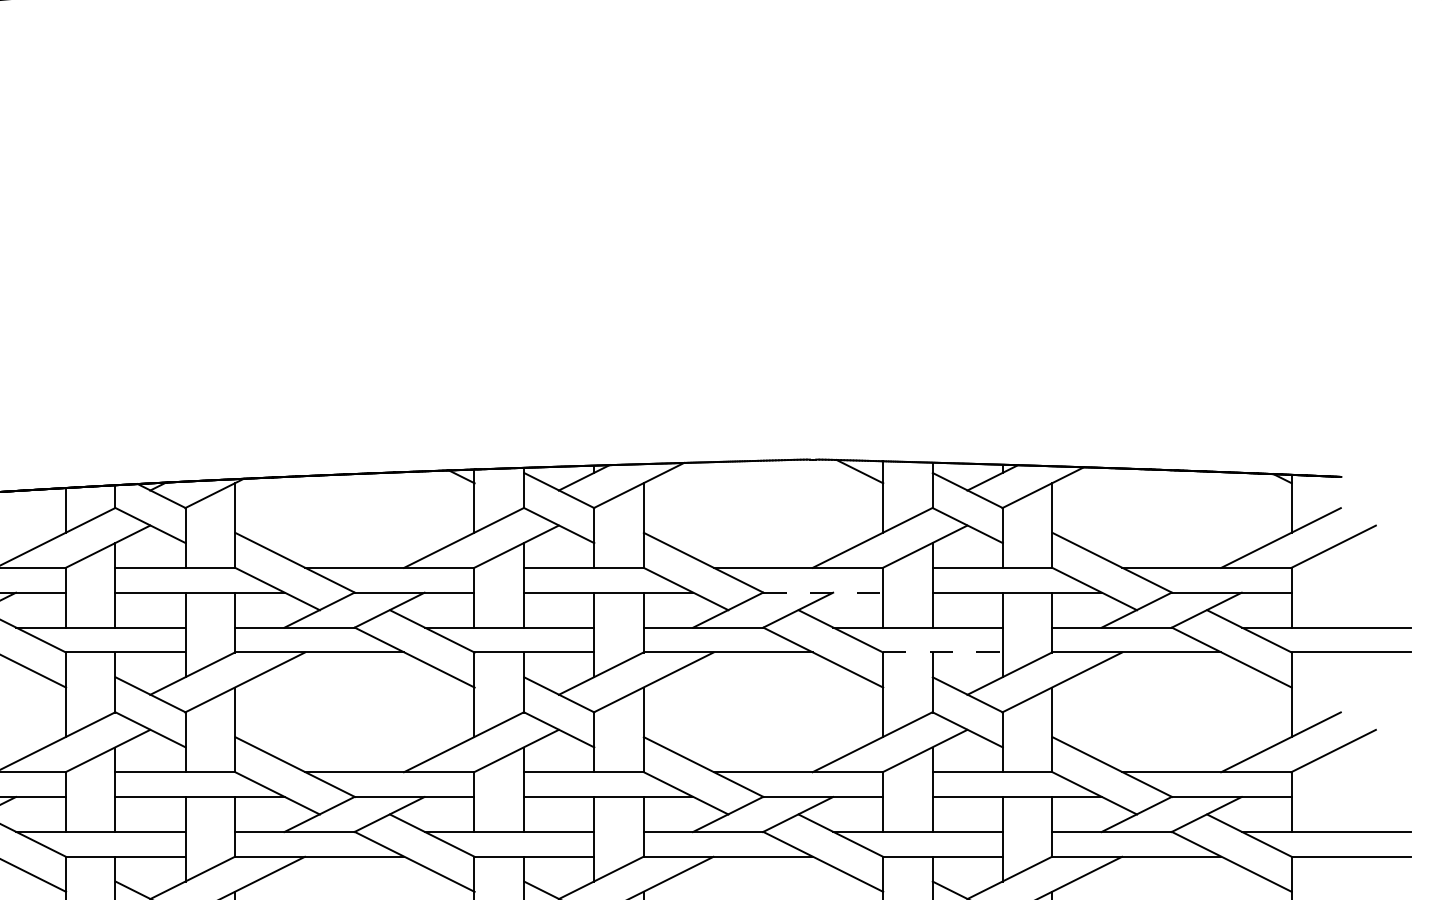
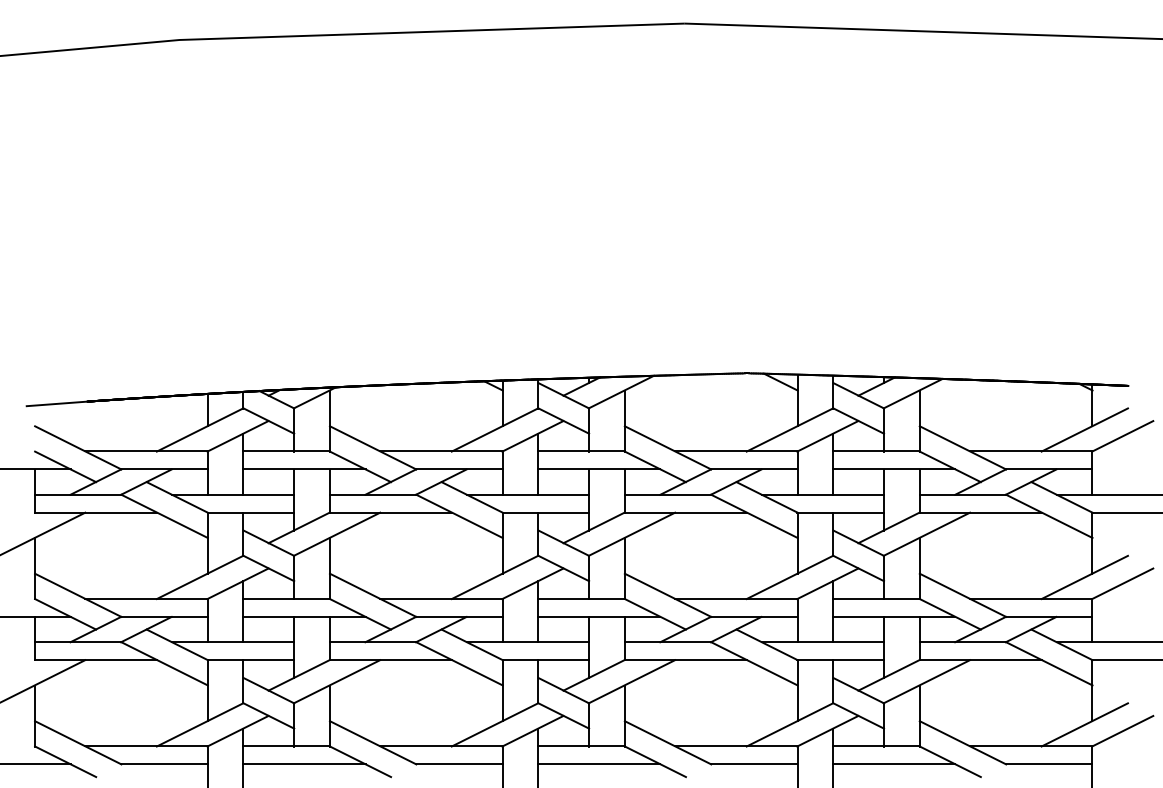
line: (823, 592) -> (754, 469), dashed -> solid
line: (943, 652) -> (841, 512), dashed -> solid

